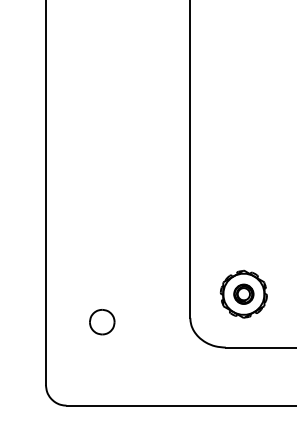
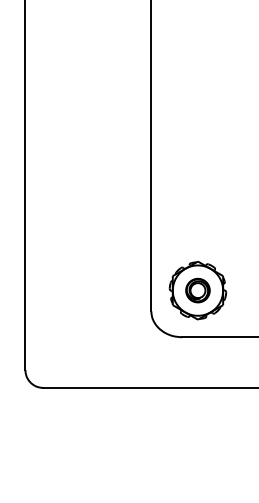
part: (244, 294) -> (198, 290), size x1.4
part: (102, 321) -> (74, 314), removed

